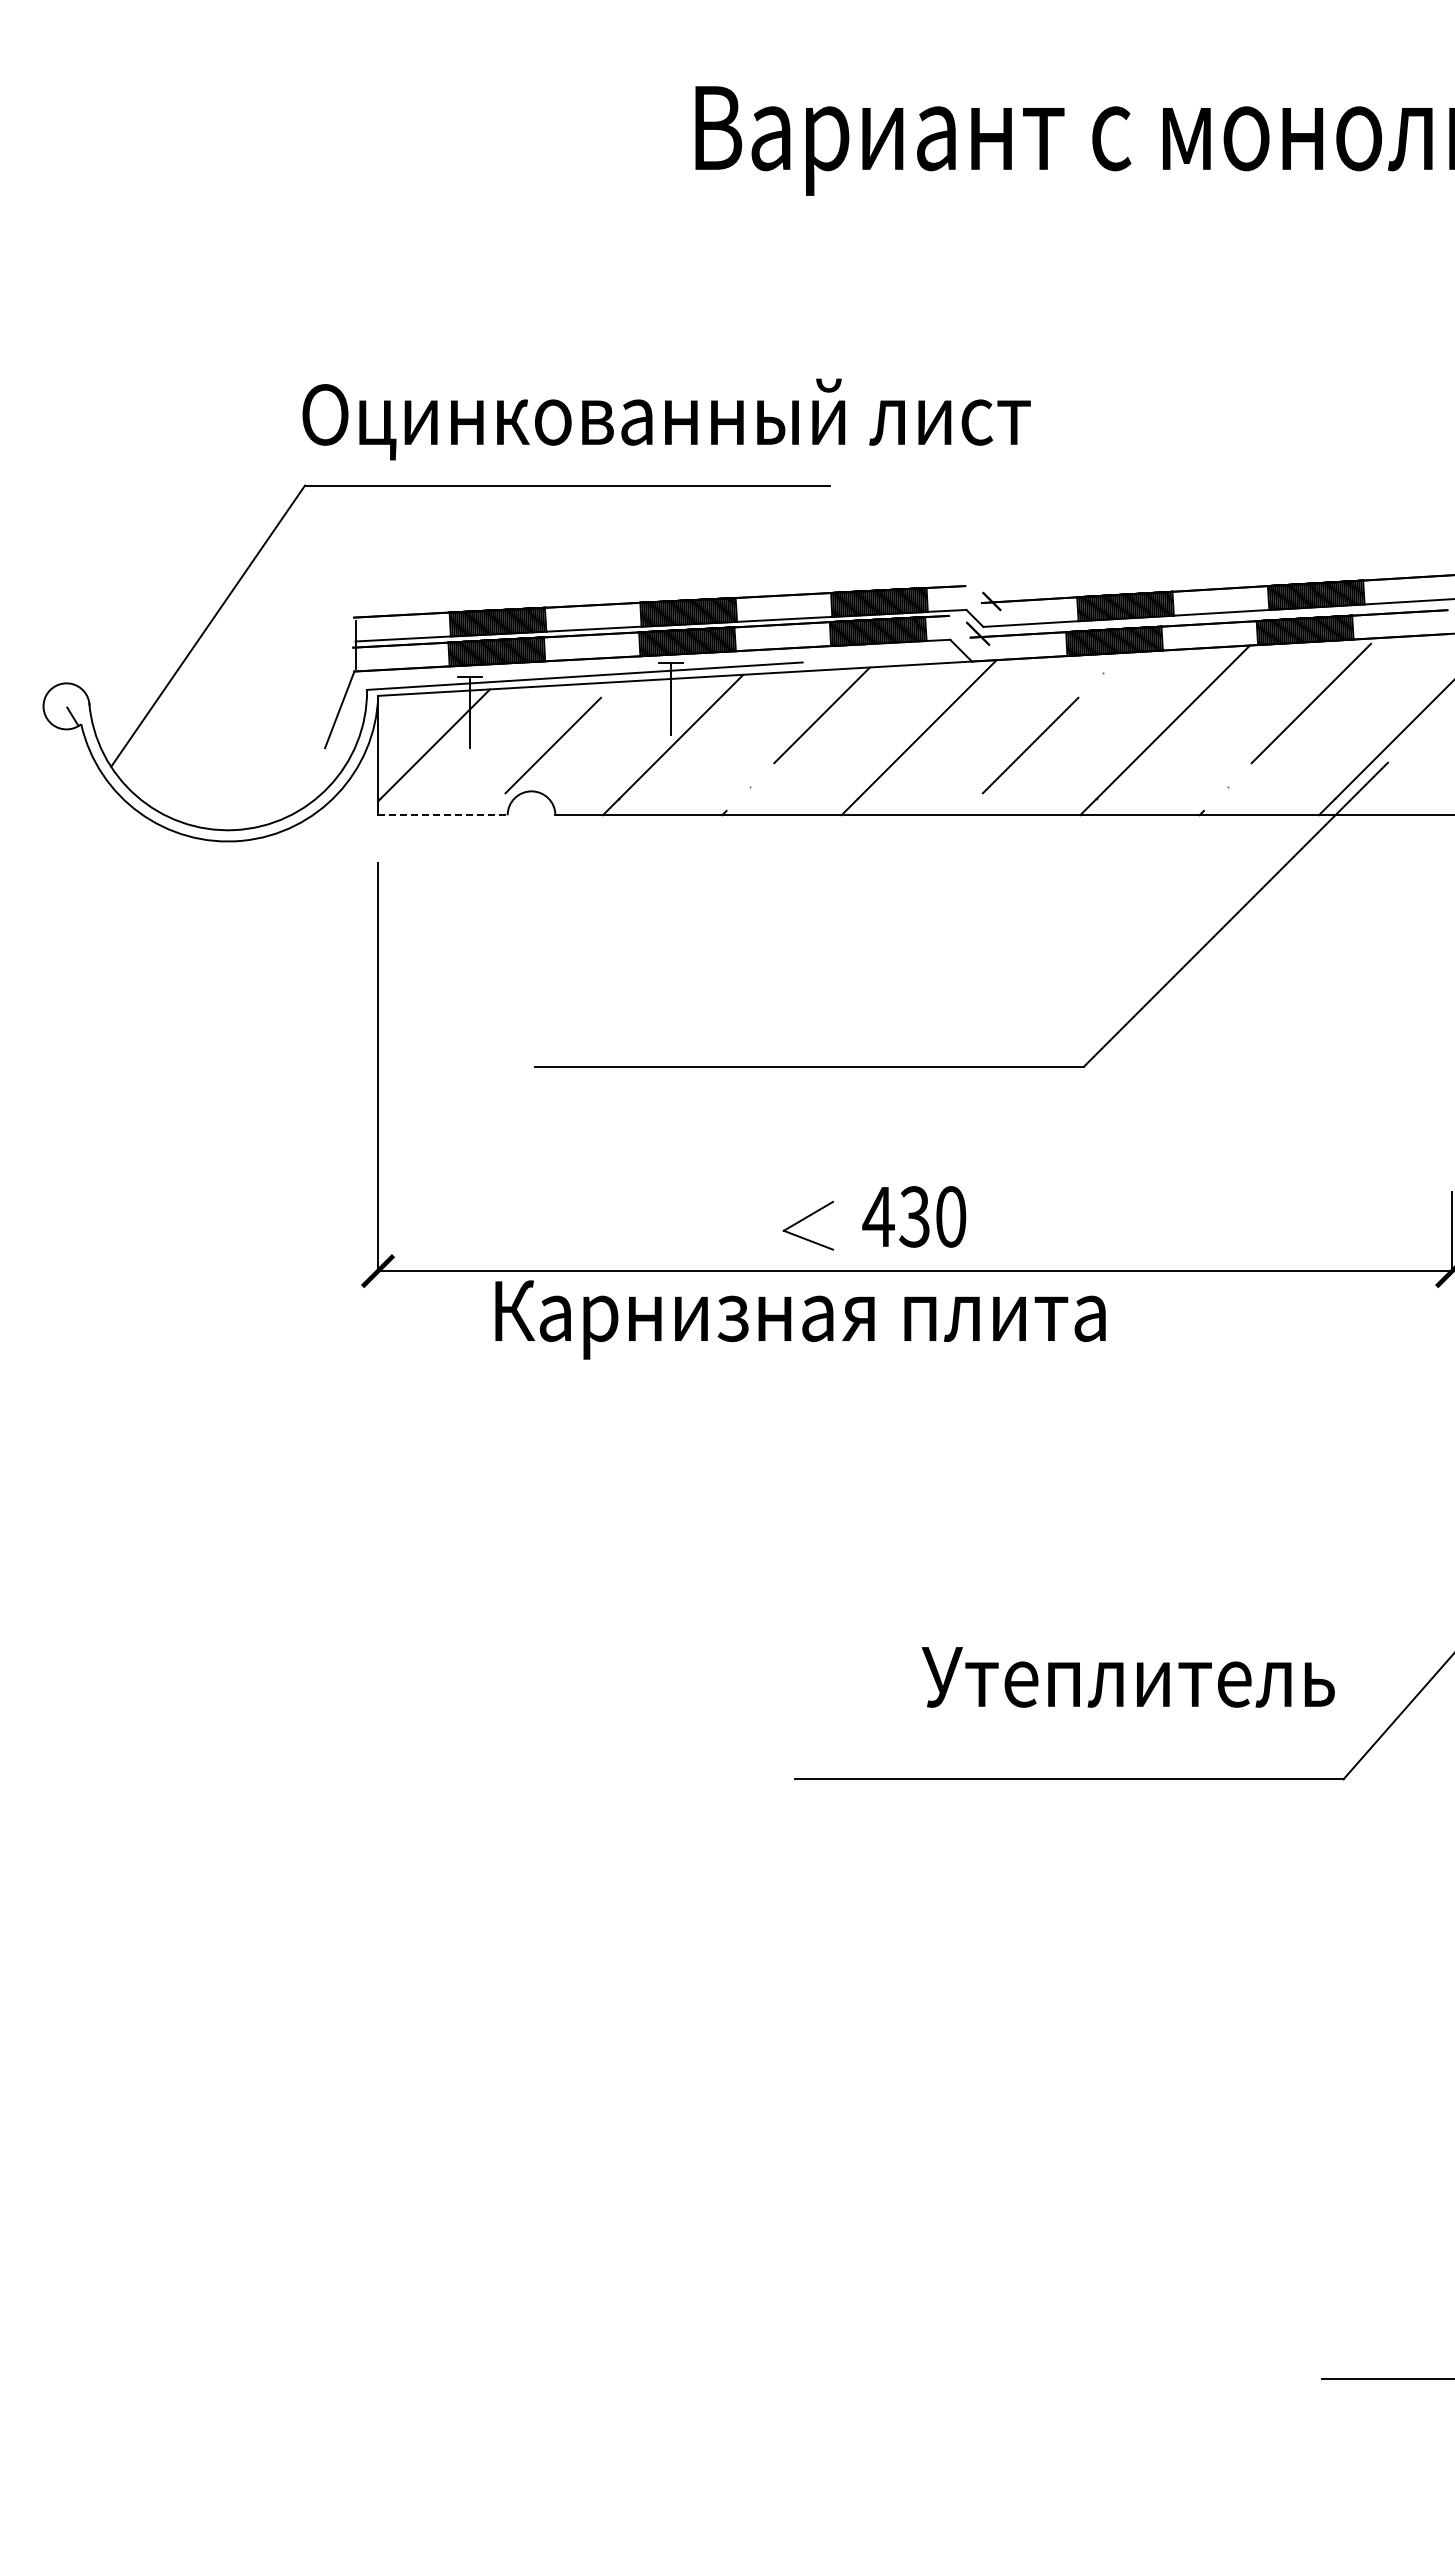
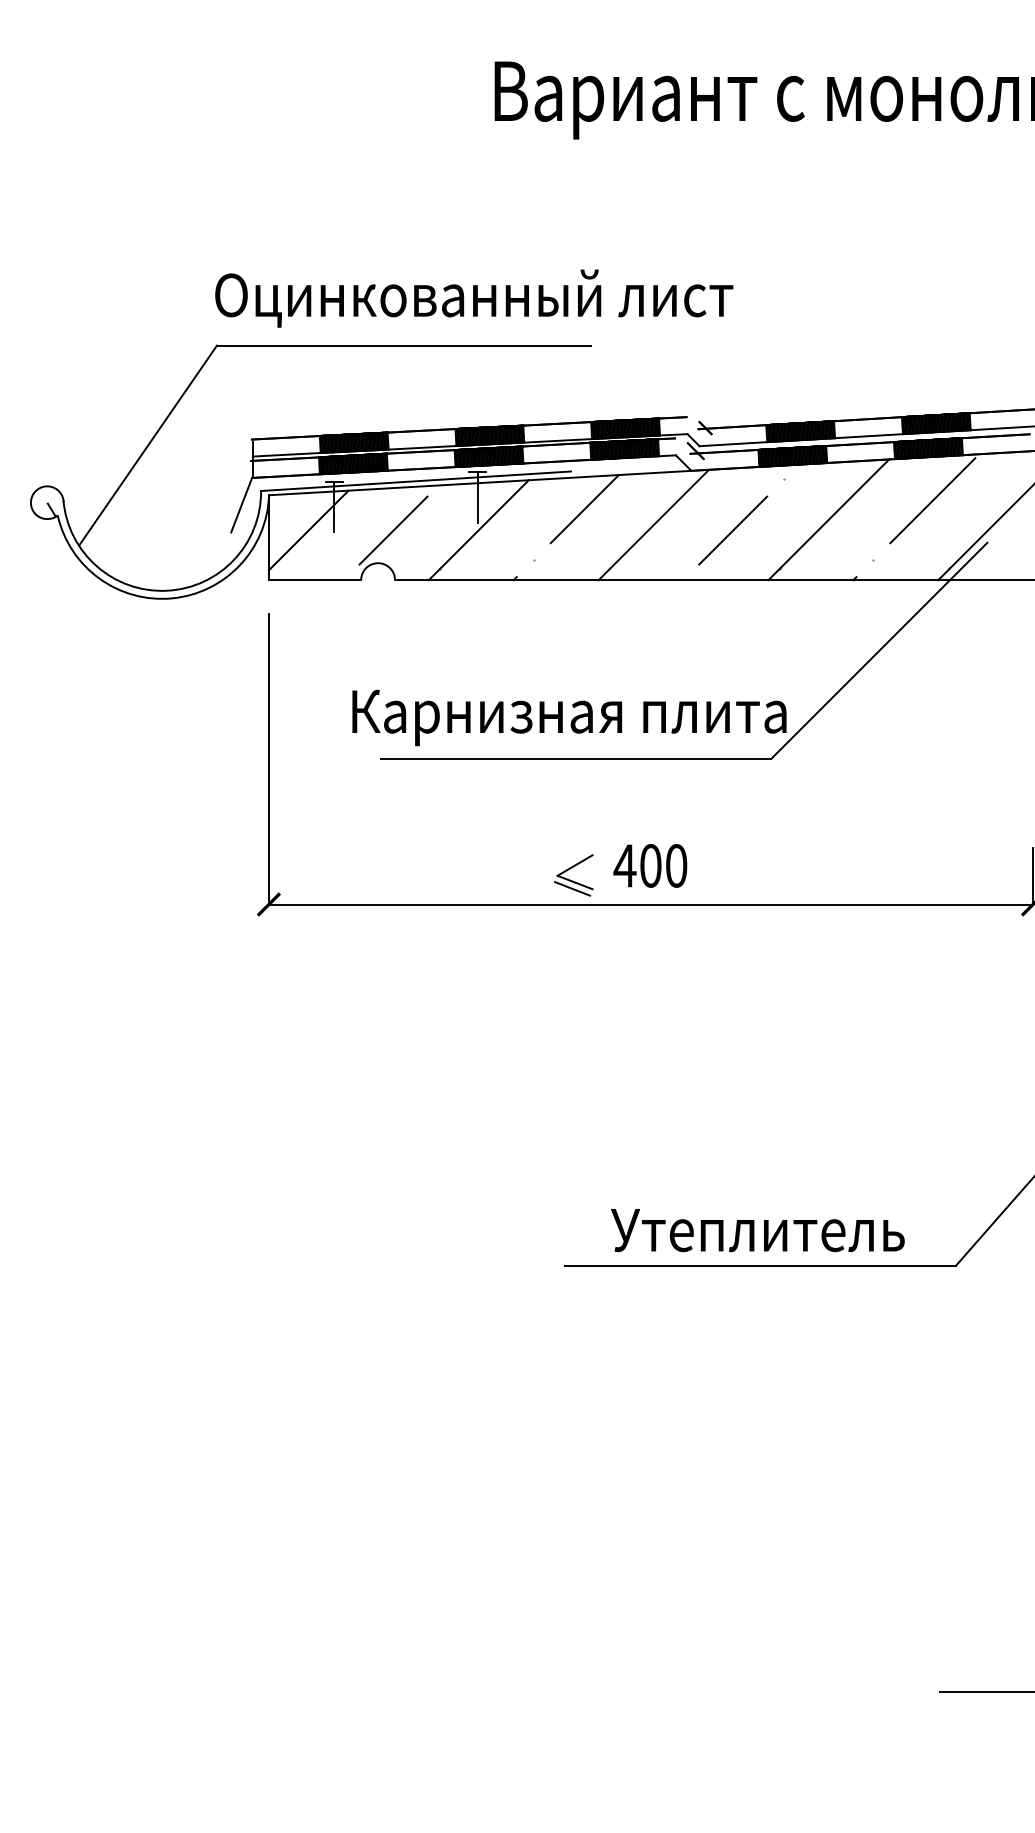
line: (442, 815) -> (314, 580), dashed -> solid
text: (914, 1216) -> (650, 865), 430 -> 400
line: (804, 1248) -> (572, 888), added
text: (800, 1319) -> (569, 717), moved
text: (1127, 1677) -> (757, 1230), moved

